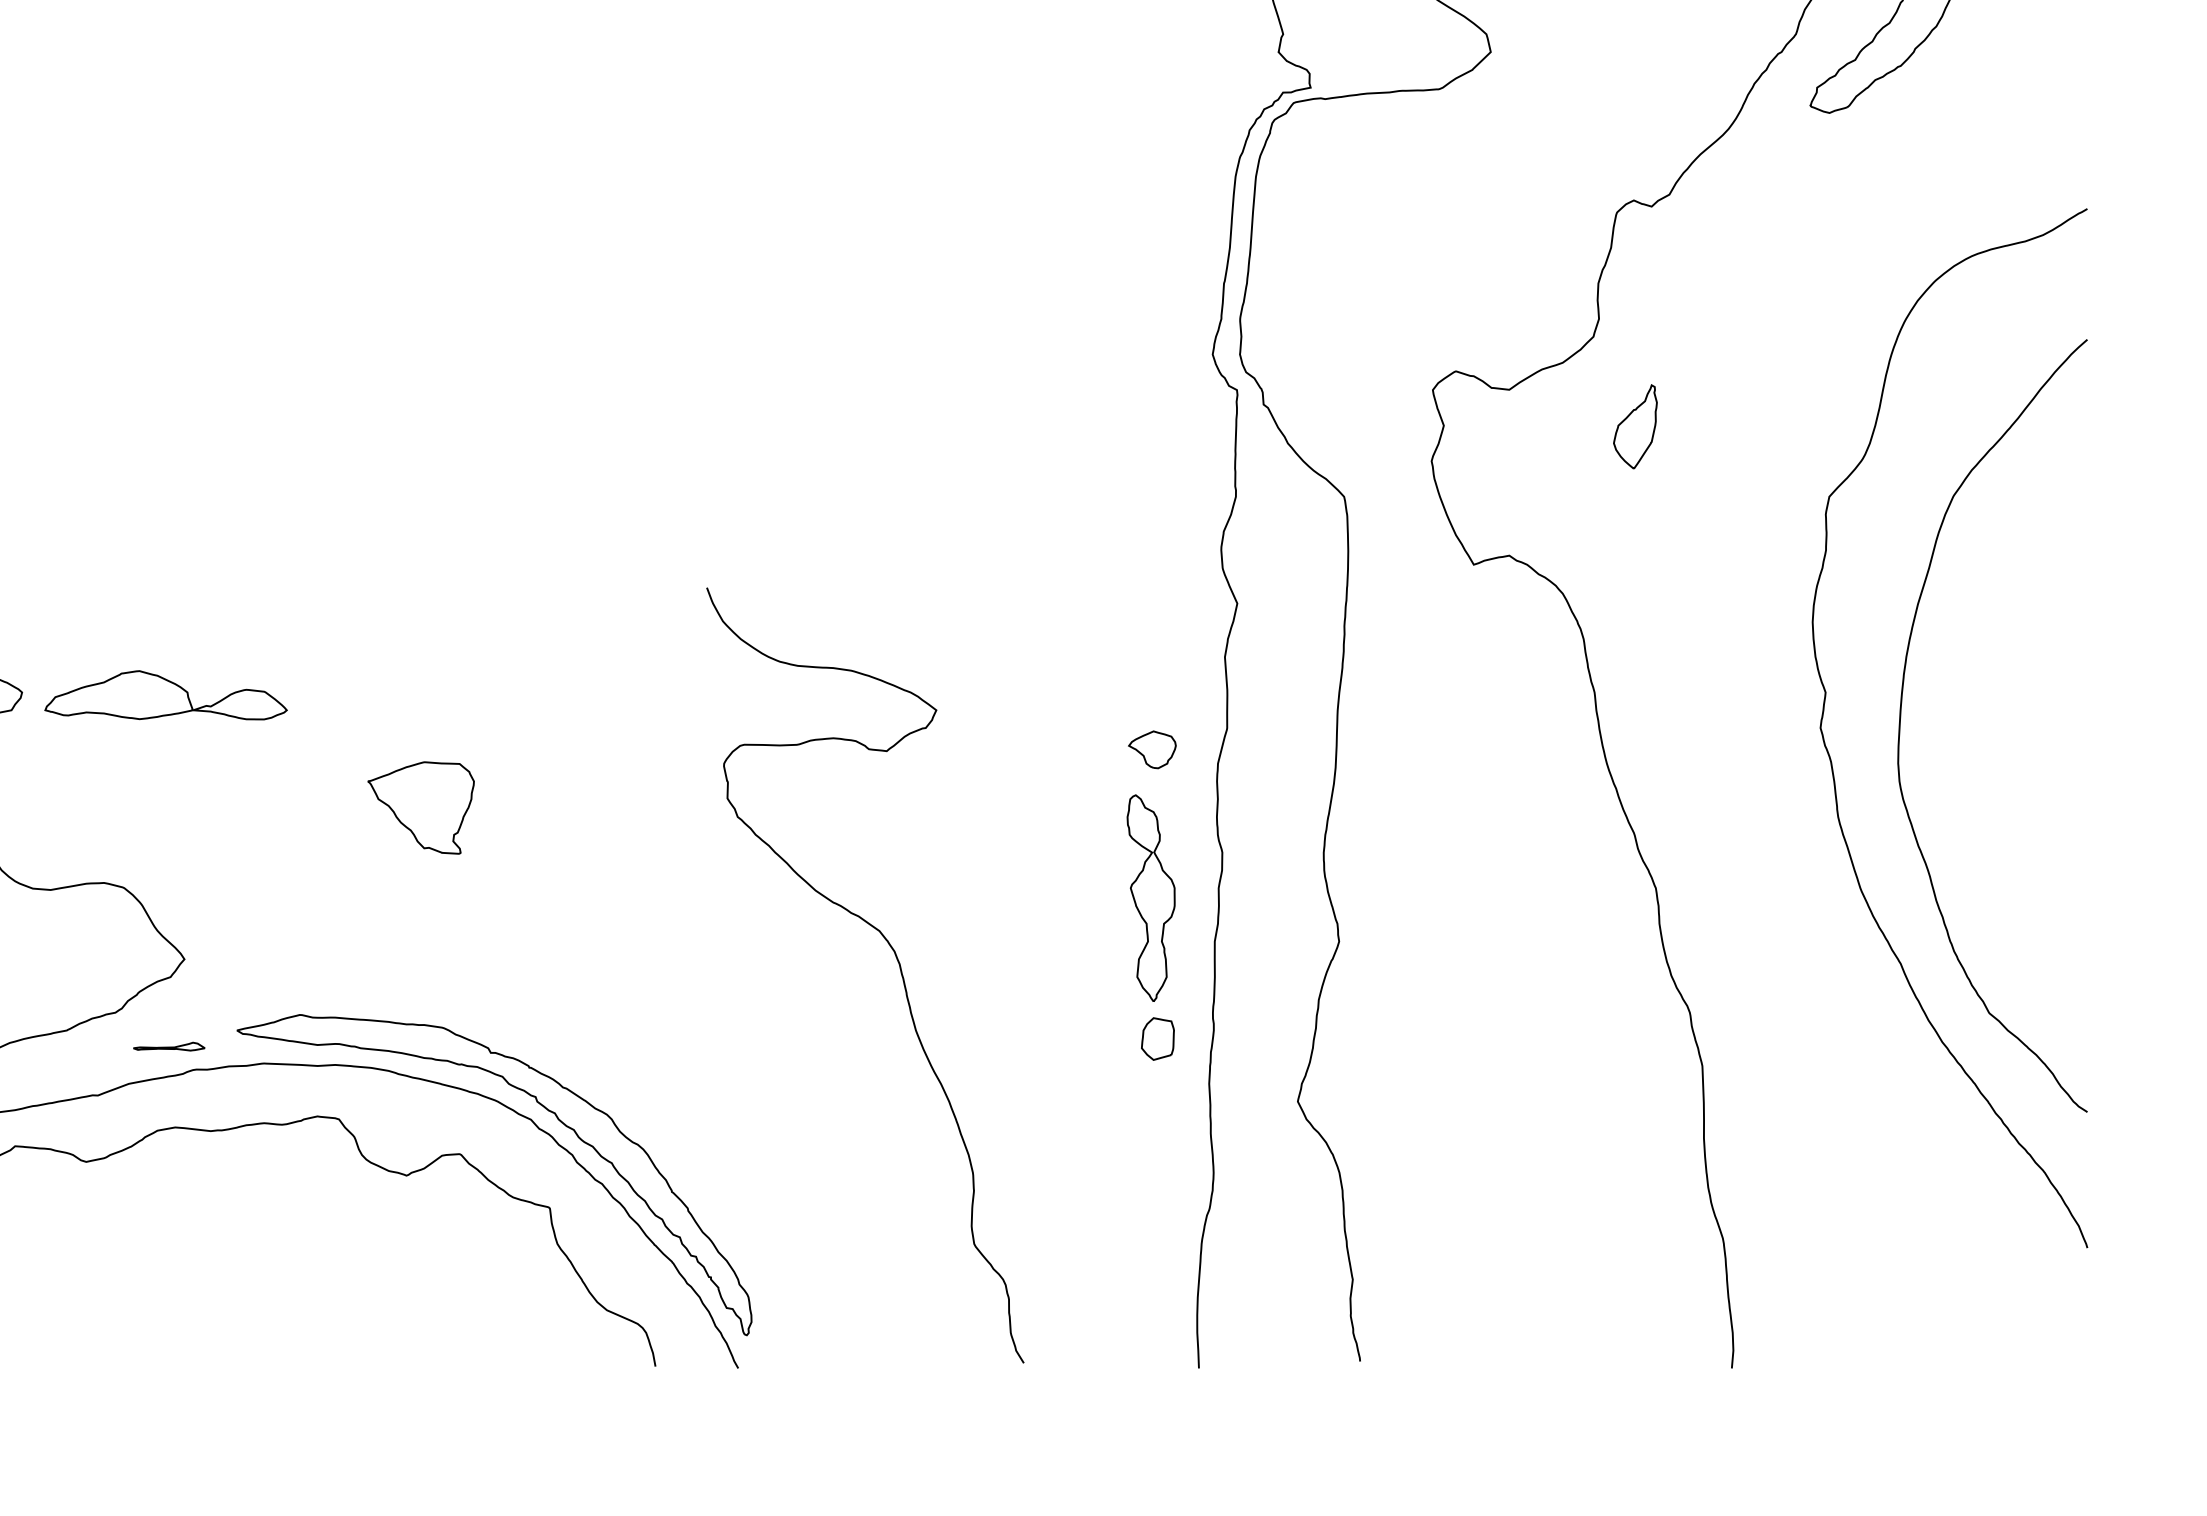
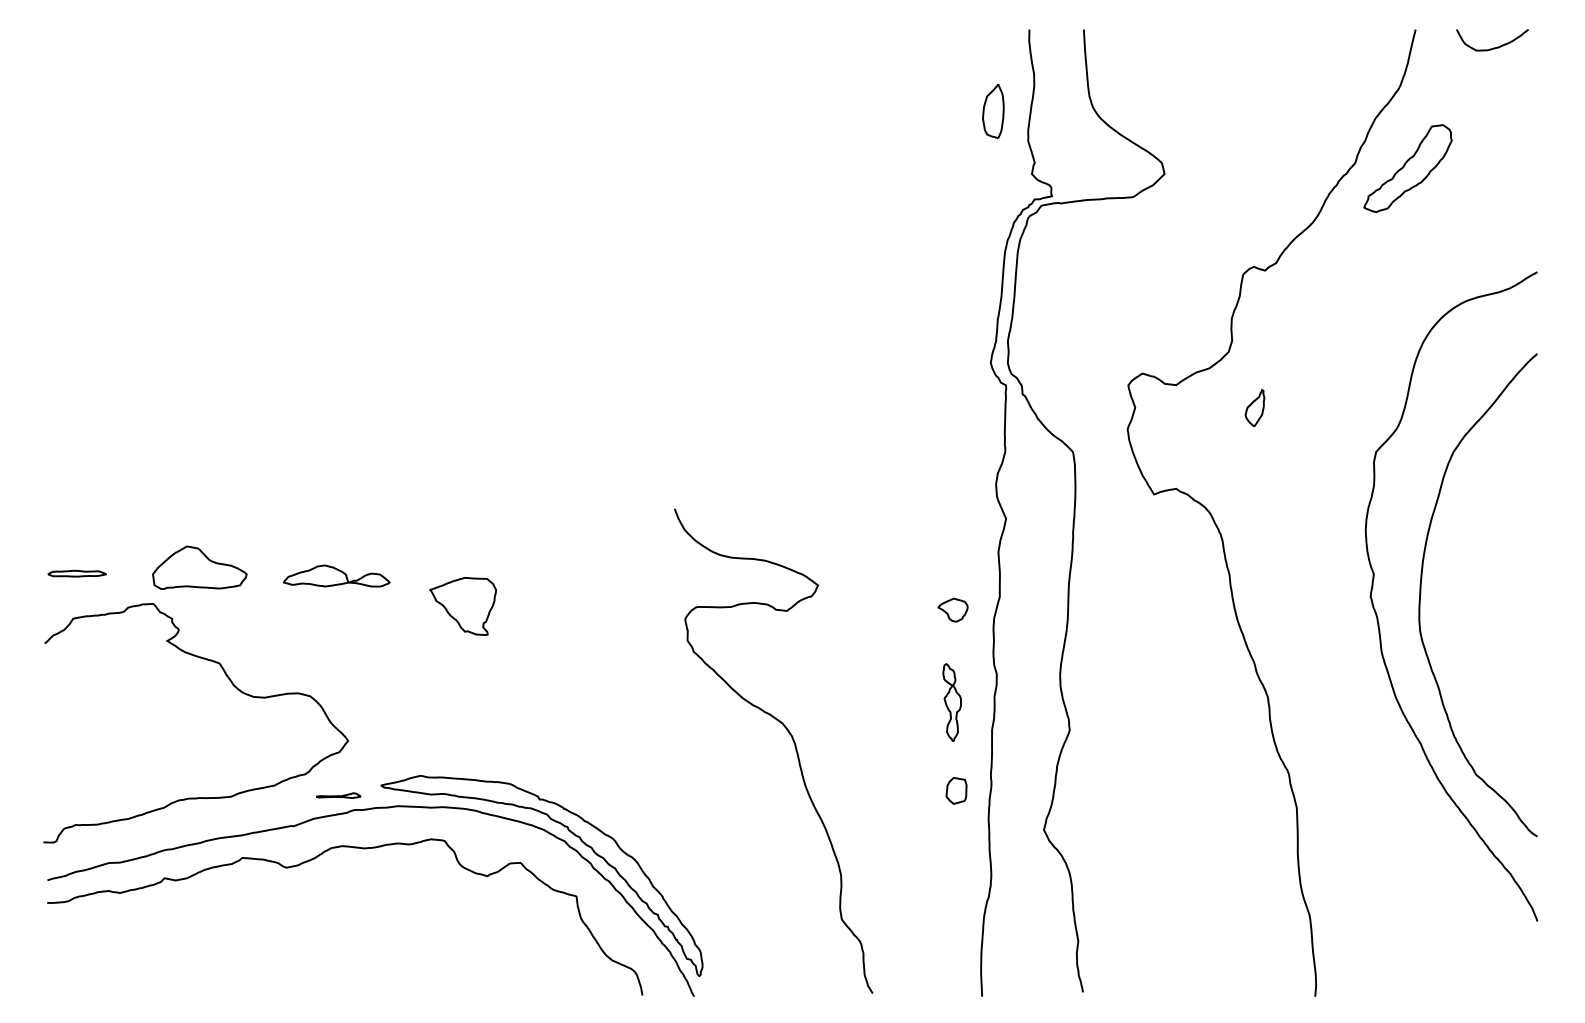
part: (1634, 425) -> (1254, 407), size x0.7
part: (165, 694) -> (336, 575), size x0.7
part: (420, 808) -> (462, 606), moved
part: (1149, 897) -> (951, 702), size x0.6

